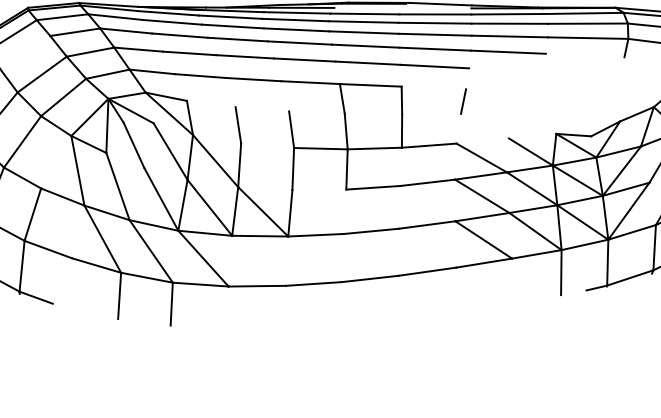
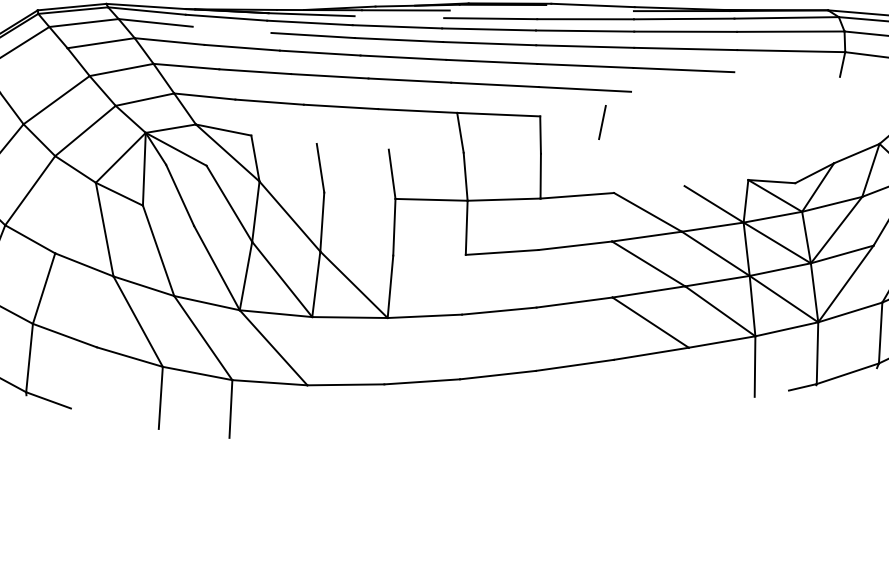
line: (297, 13) -> (399, 17), removed
line: (172, 22) -> (231, 29), removed
line: (463, 101) -> (602, 122), moved

